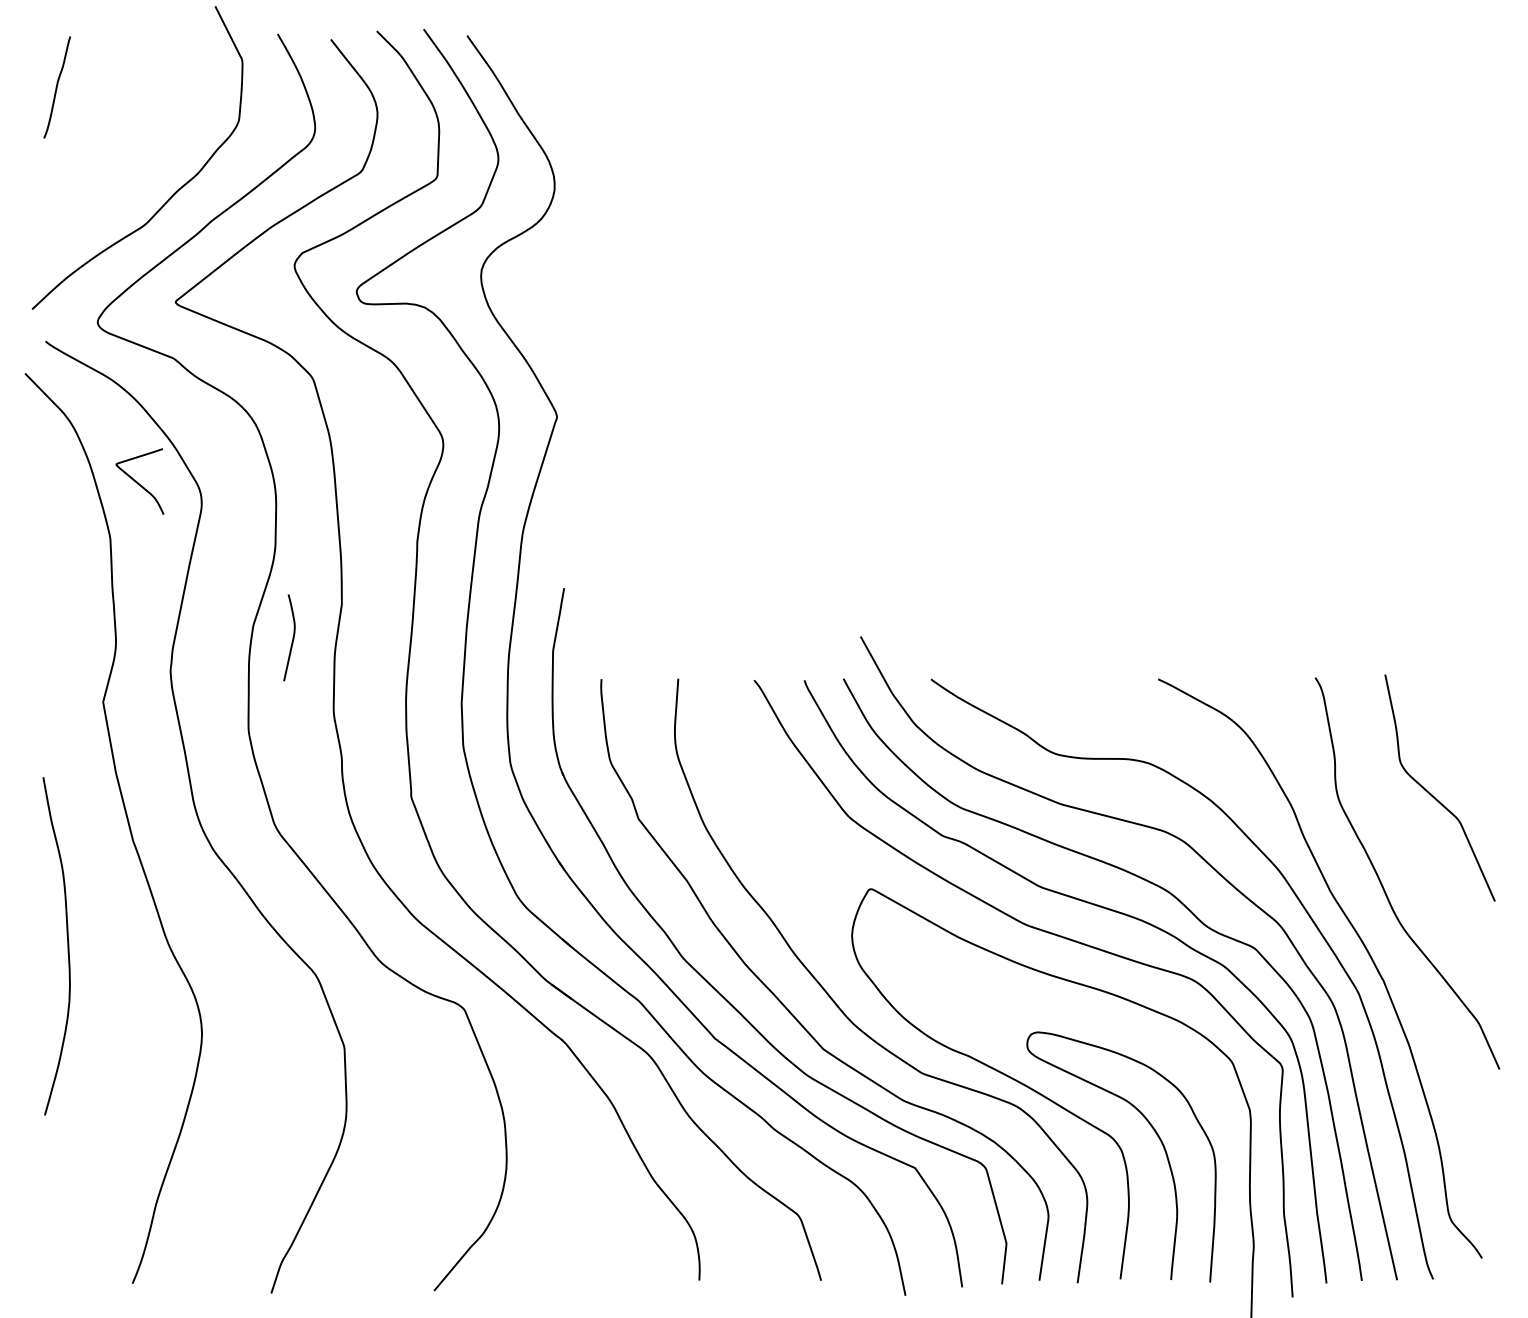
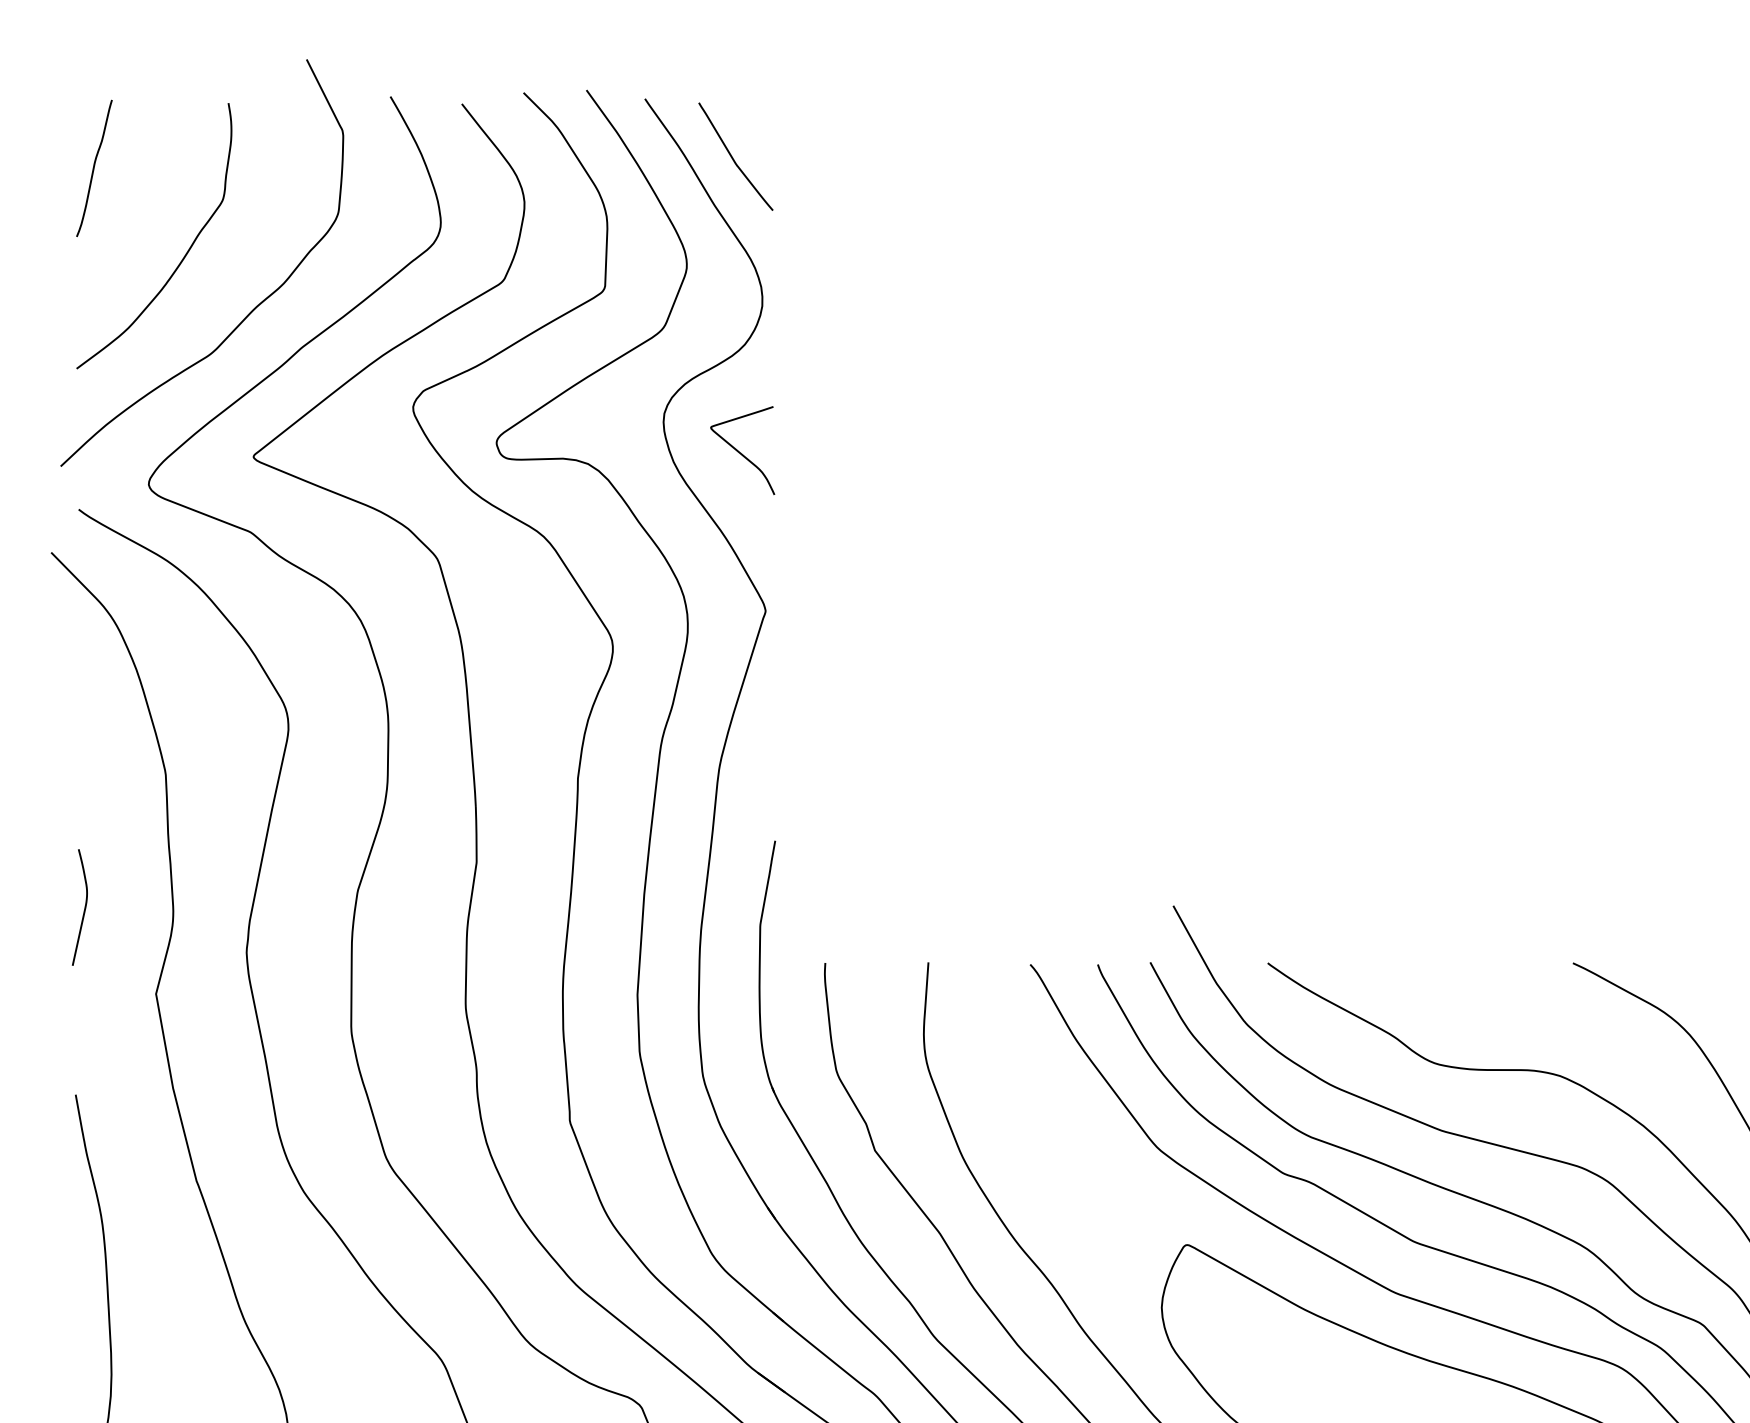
curve: (533, 79) -> (733, 157), added
curve: (125, 149) -> (186, 251), added
curve: (138, 482) -> (740, 451), moved
curve: (292, 637) -> (84, 907), moved

